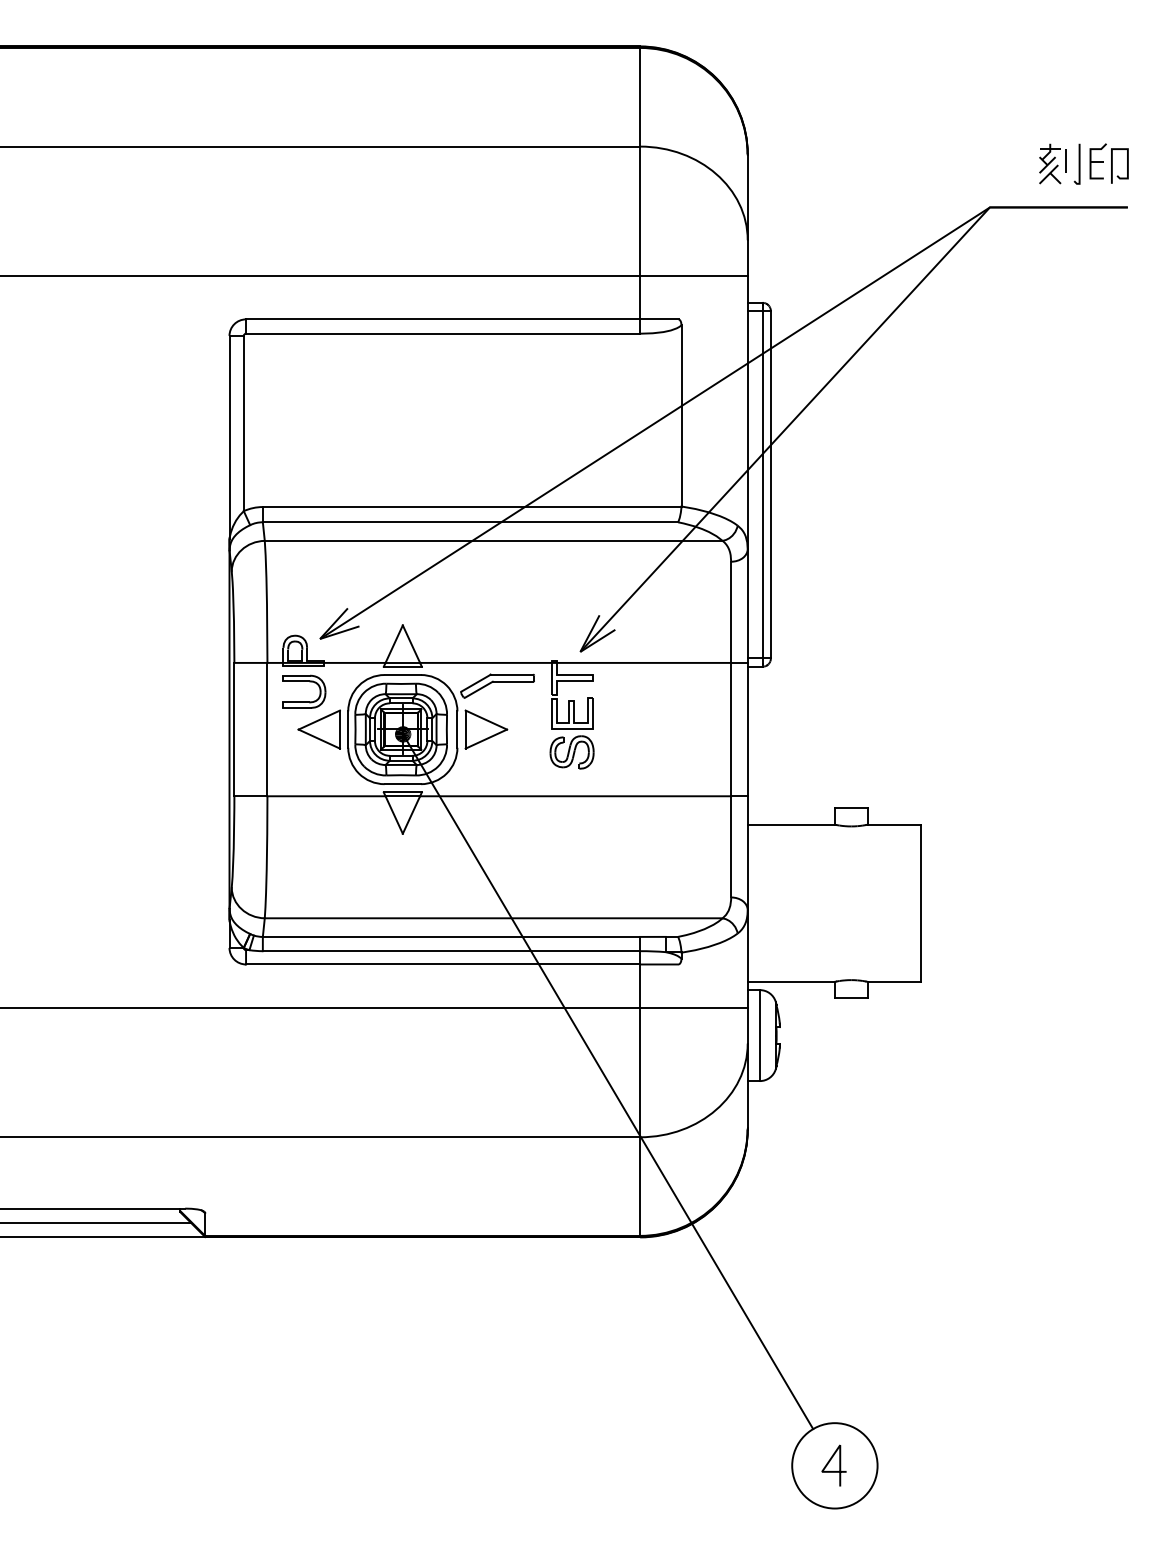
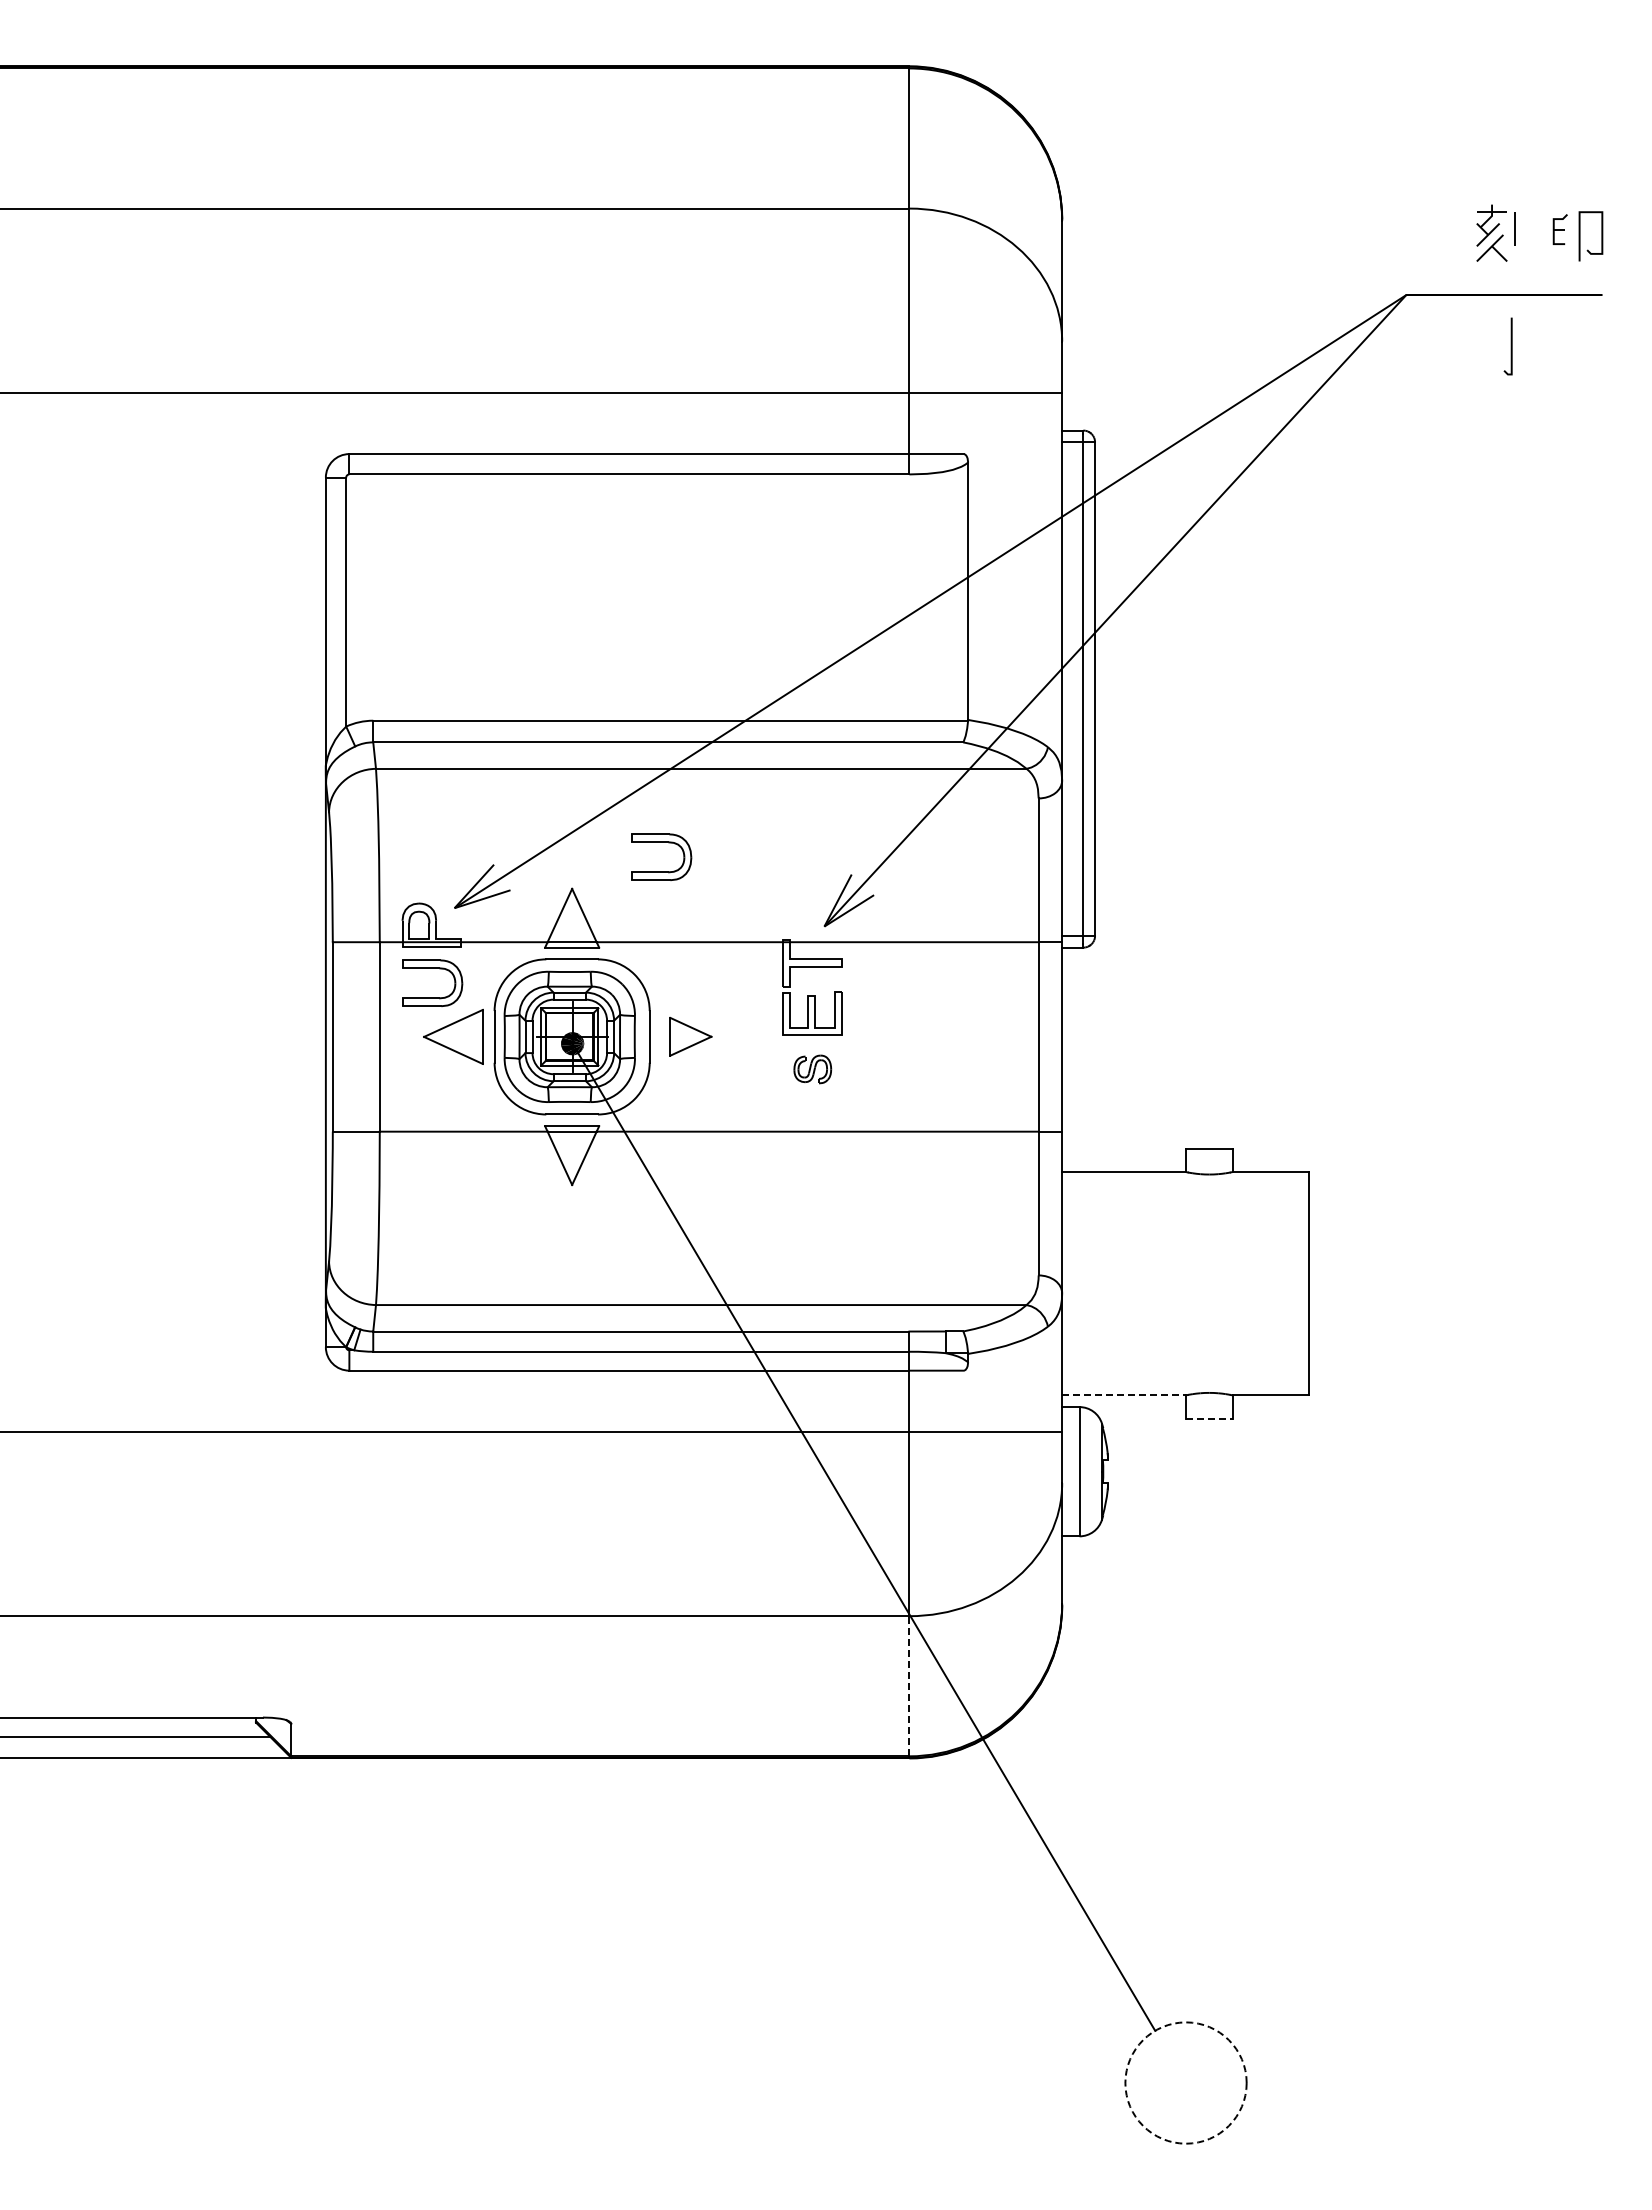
part: (1098, 161) -> (1560, 229), size x0.6
line: (1078, 164) -> (1510, 346), moved
part: (465, 592) -> (661, 842), added
part: (497, 686) -> (706, 975), removed
part: (486, 729) -> (690, 1036), size x0.7
part: (571, 752) -> (812, 1069), size x0.6
line: (791, 981) -> (1124, 1395), solid -> dashed
line: (851, 998) -> (1209, 1418), solid -> dashed
line: (640, 1186) -> (909, 1685), solid -> dashed
line: (828, 1463) -> (1177, 2079), removed
circle: (834, 1465) -> (1185, 2082), solid -> dashed

